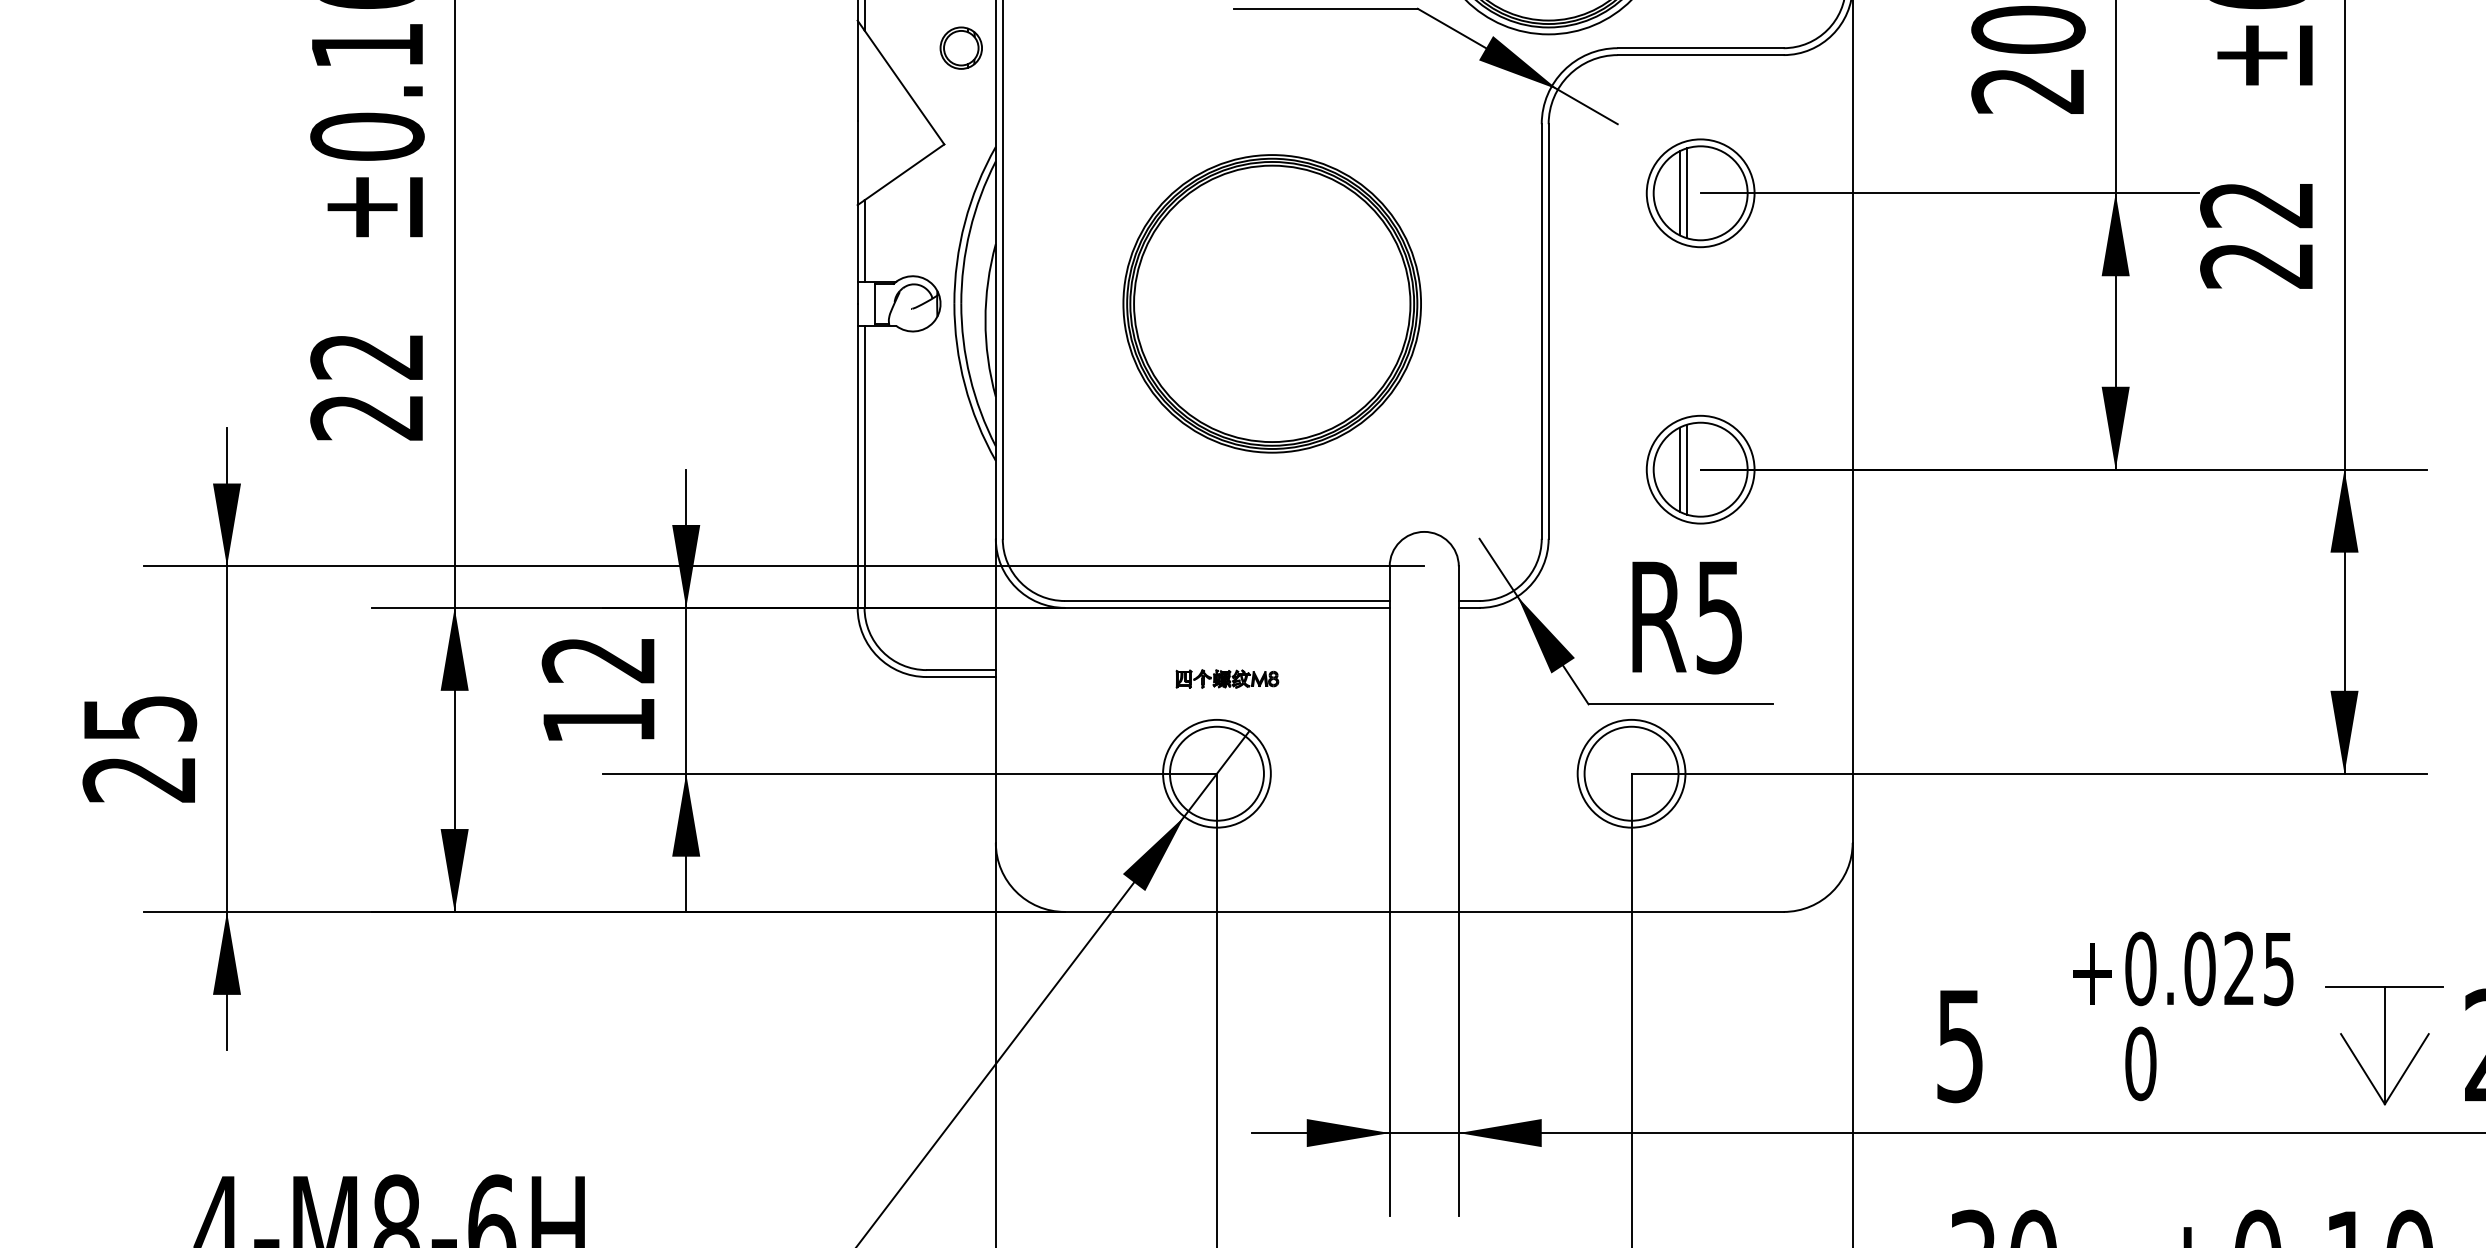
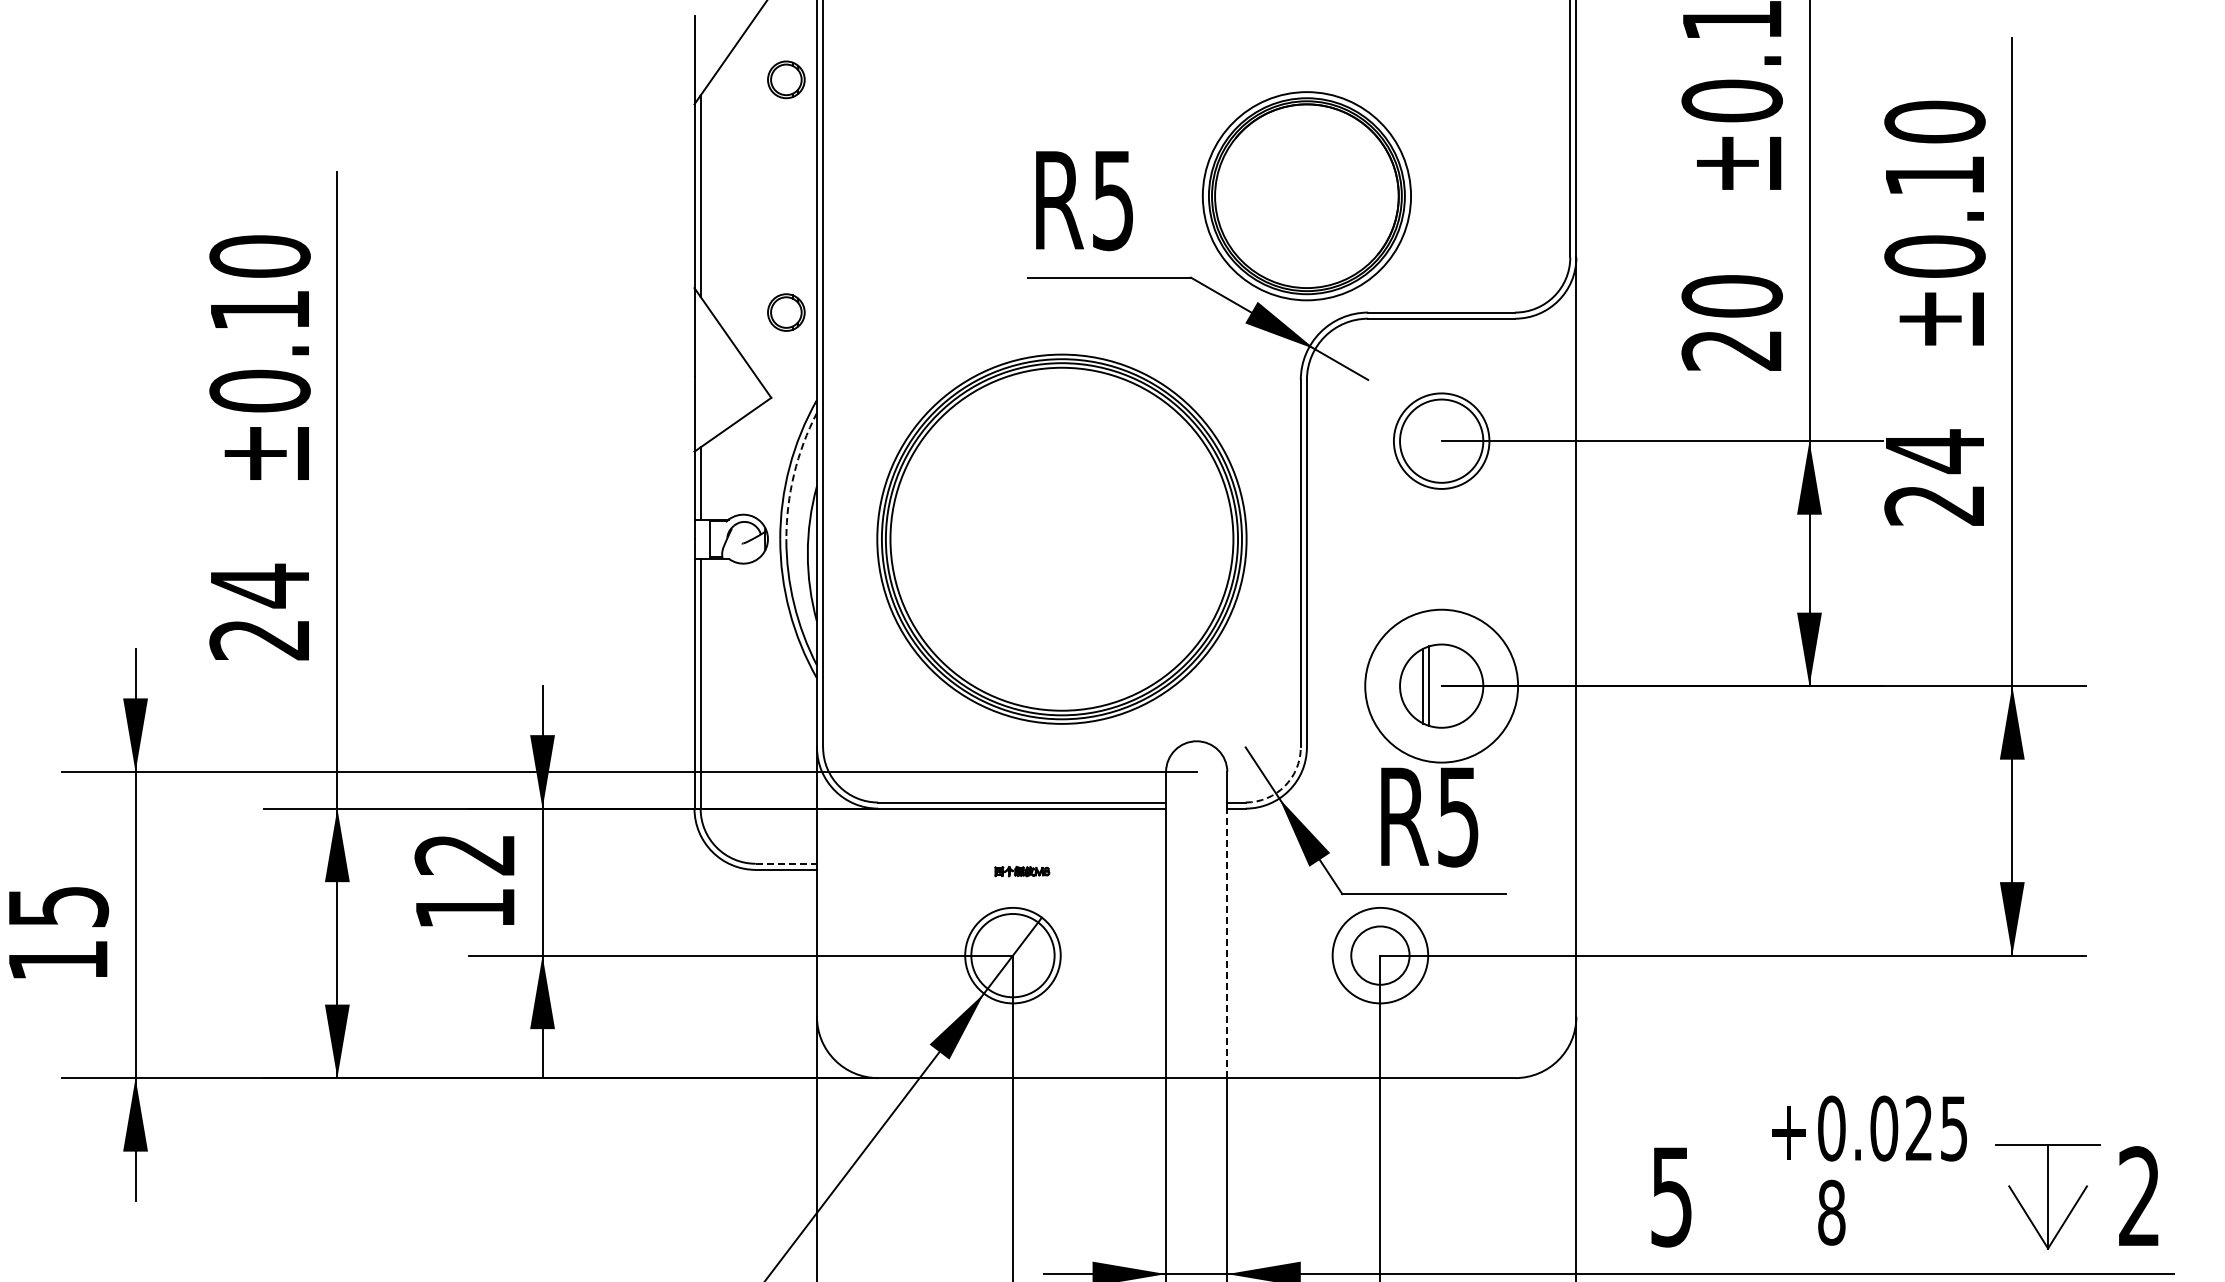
line: (1680, 192) -> (1423, 440), removed
line: (1686, 193) -> (1429, 441), removed
text: (2255, 204) -> (1933, 451), 22 -> 24
arc: (970, 230) -> (794, 474), solid -> dashed
part: (1271, 303) -> (1061, 538), size x1.4
text: (365, 356) -> (258, 585), 22 -> 24
circle: (1700, 468) -> (1441, 685), size x1.6
arc: (1523, 582) -> (1284, 786), solid -> dashed
line: (961, 669) -> (786, 863), solid -> dashed
part: (1227, 678) -> (1022, 871), size x0.6
line: (1459, 760) -> (1227, 943), solid -> dashed
circle: (1631, 773) -> (1380, 955), size x0.7
text: (138, 780) -> (57, 961), 25 -> 15
text: (2140, 1063) -> (1831, 1212), 0 -> 8

